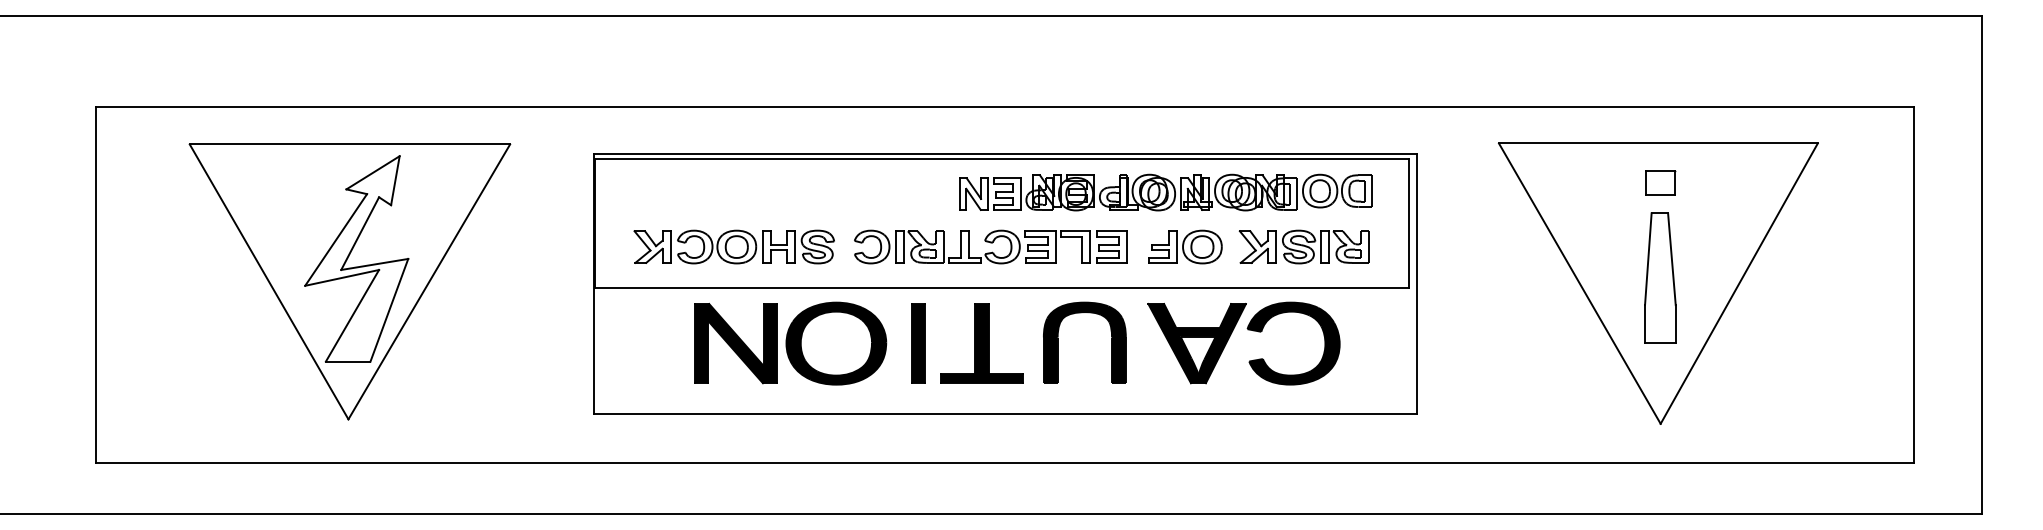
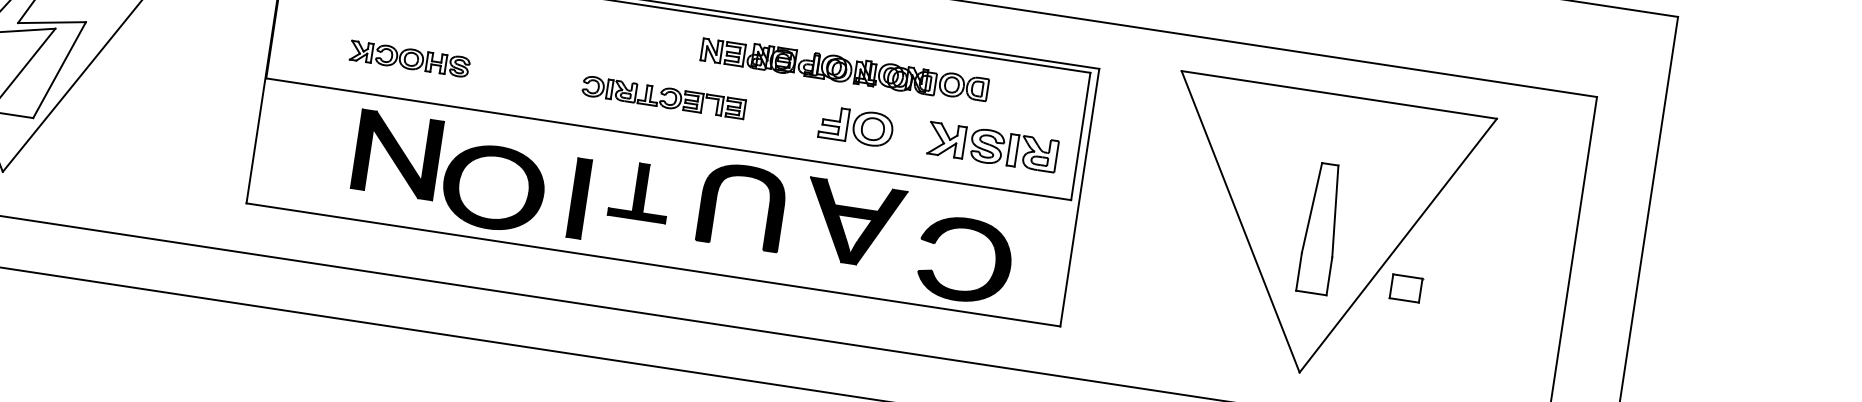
part: (1660, 182) -> (1406, 288), moved
part: (1165, 192) -> (844, 69), size x0.7
part: (733, 246) -> (409, 58), size x0.6
part: (990, 246) -> (663, 96), size x0.6
part: (1303, 246) -> (991, 146), moved
part: (1299, 313) -> (974, 231), moved
part: (836, 343) -> (494, 187), moved
part: (918, 343) -> (579, 198), moved
part: (981, 343) -> (640, 191), size x0.7

